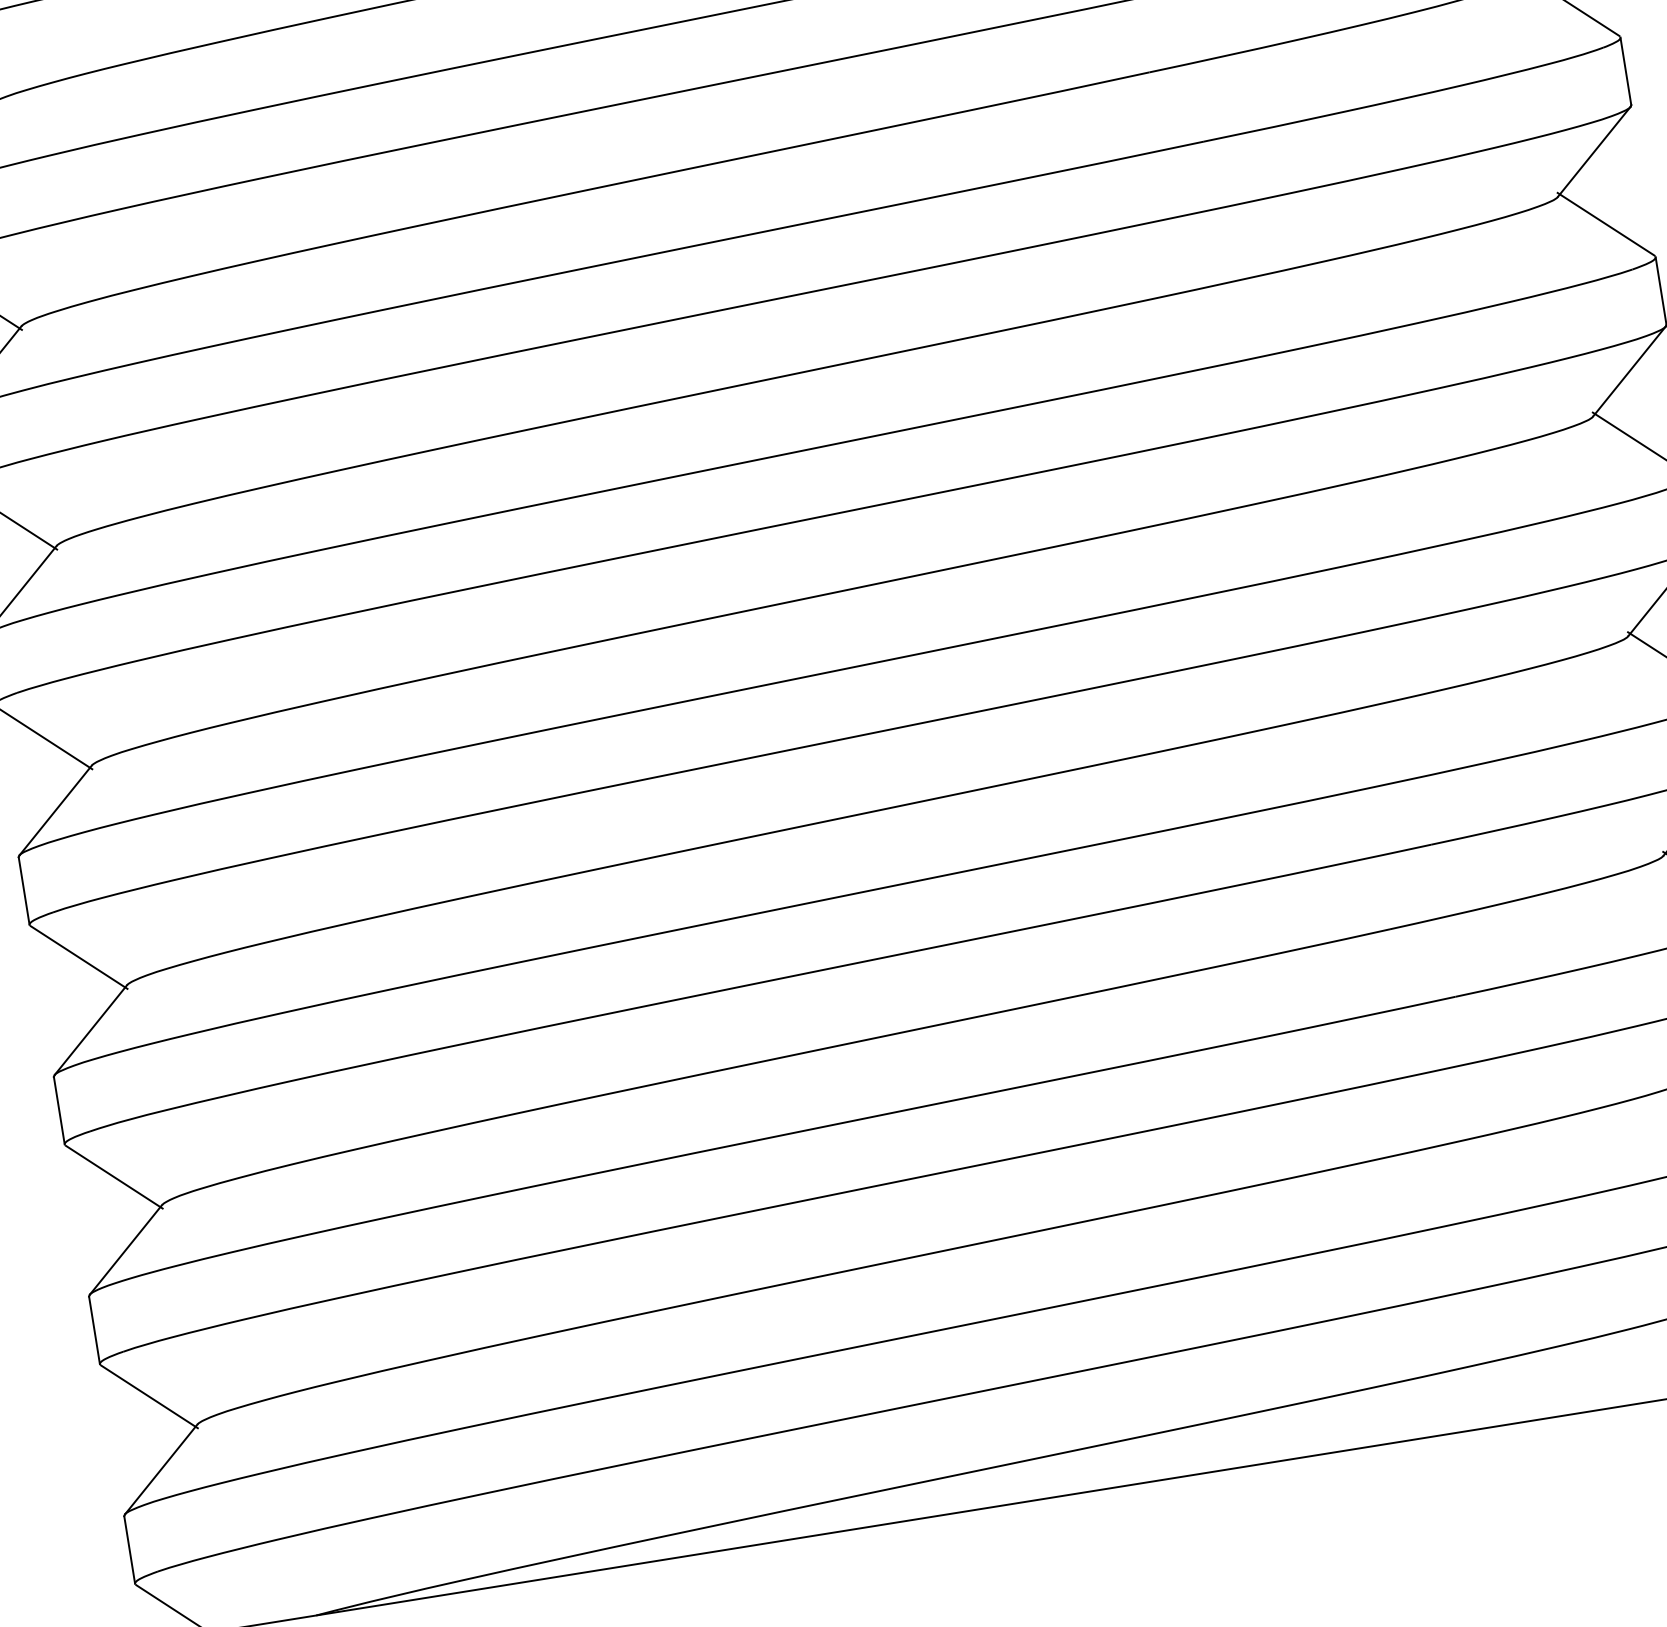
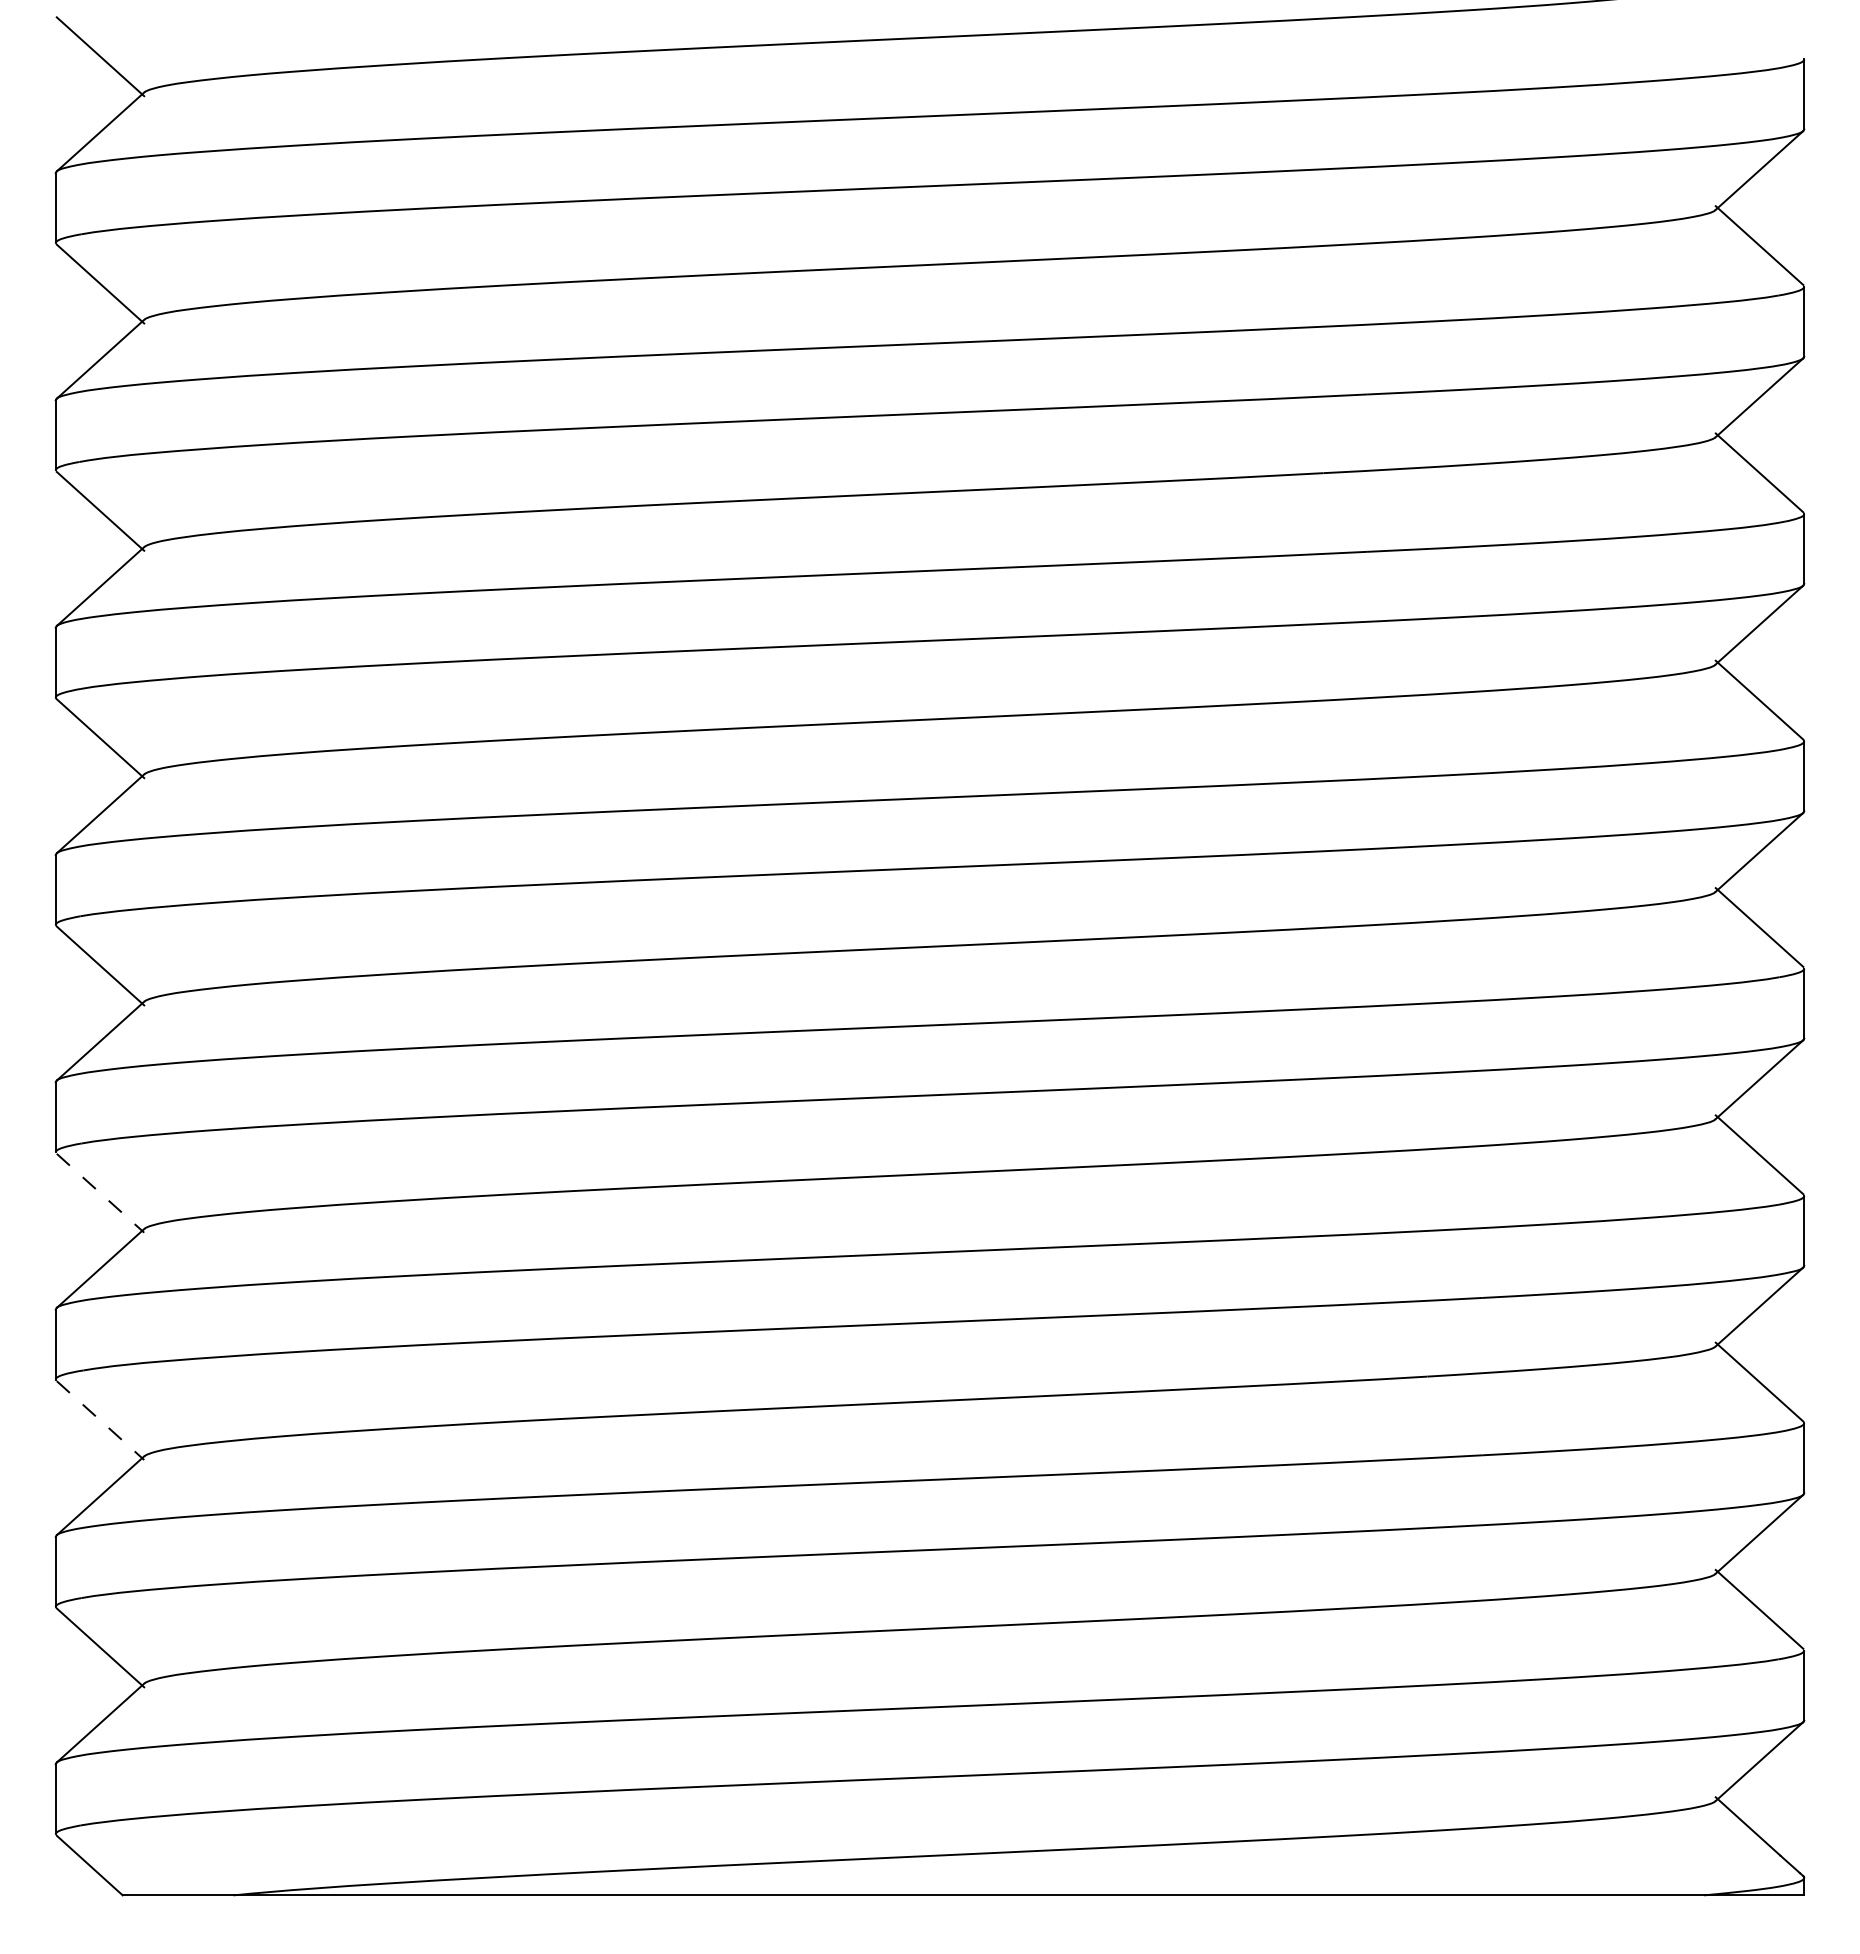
line: (79, 957) -> (100, 1193), solid -> dashed
line: (114, 1177) -> (100, 1420), solid -> dashed

